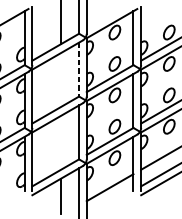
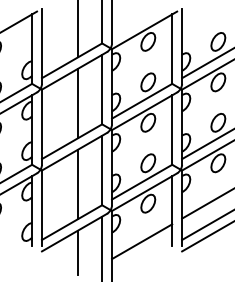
line: (79, 69) -> (102, 89), dashed -> solid
line: (60, 80) -> (78, 103), added
line: (60, 143) -> (78, 184), added

